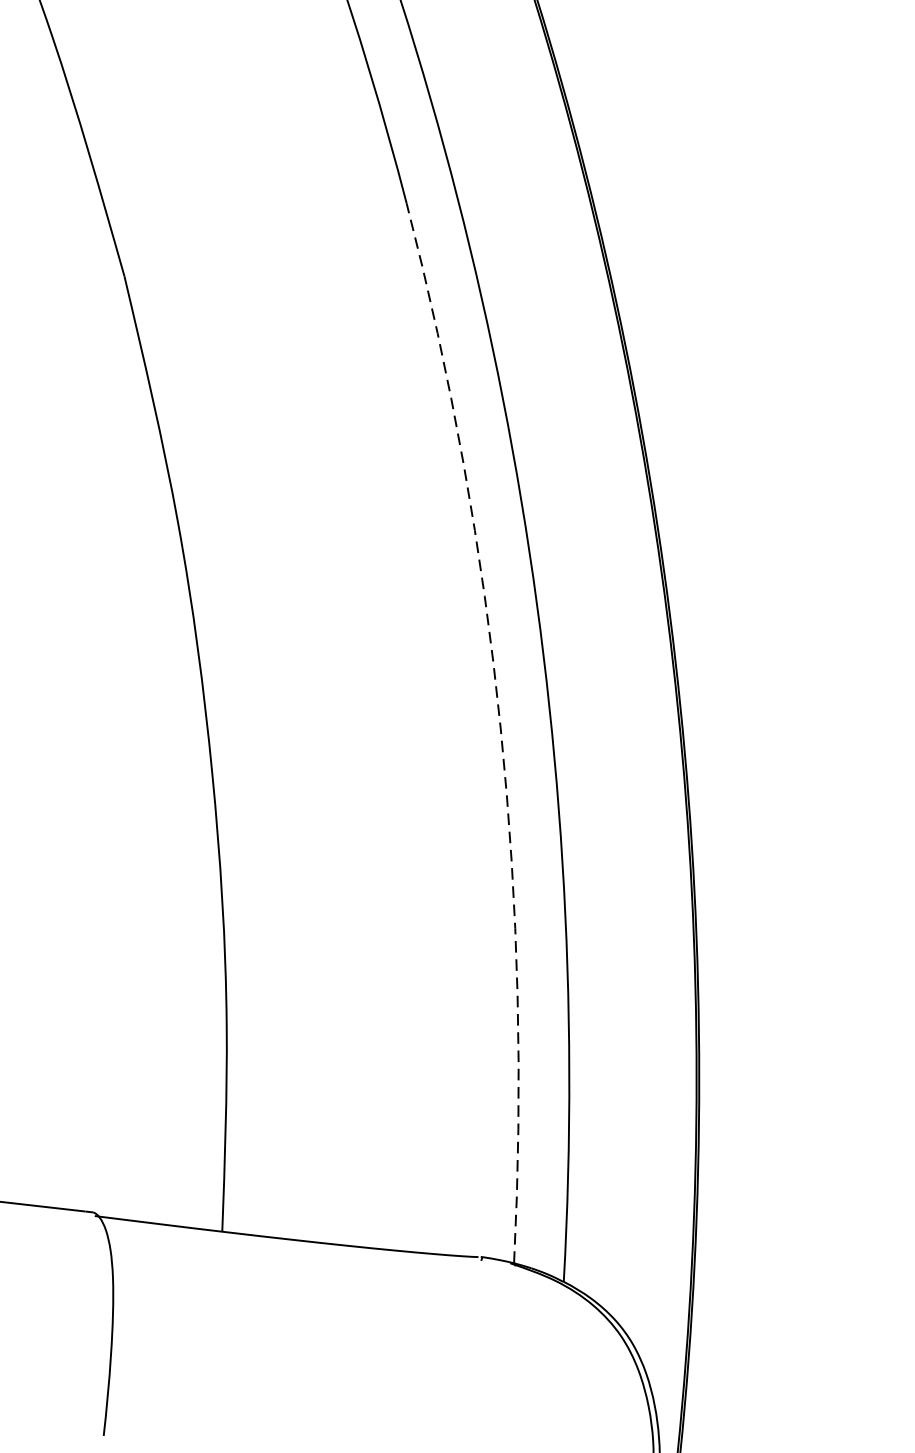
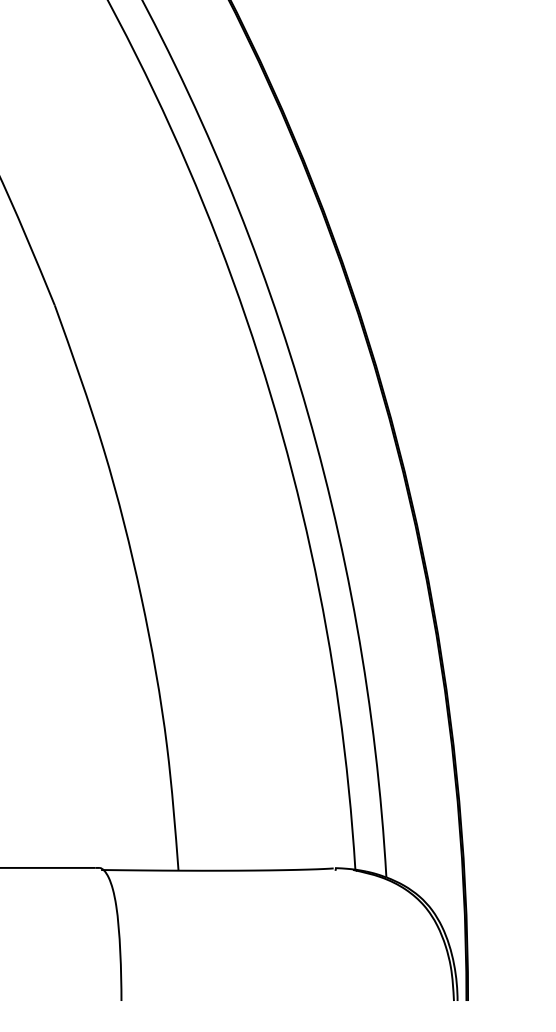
arc: (500, 728) -> (310, 550), dashed -> solid

